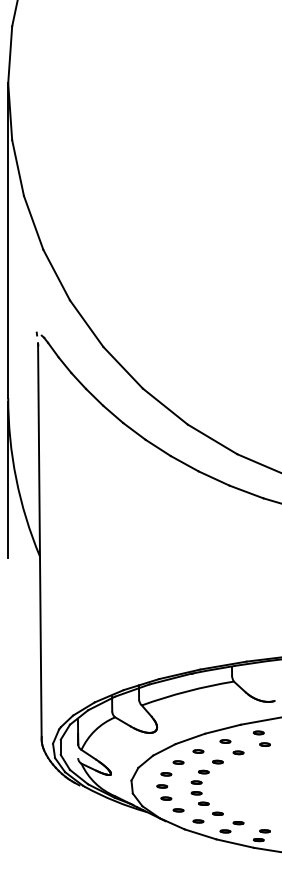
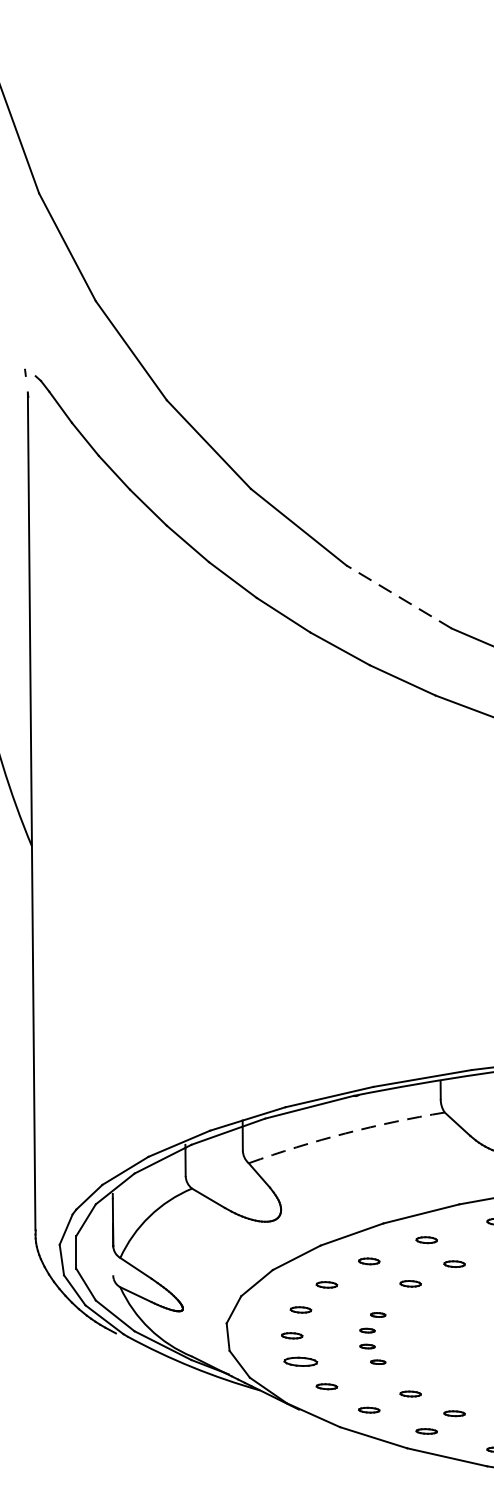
line: (212, 439) -> (399, 597), solid -> dashed
arc: (187, 691) -> (345, 1133), solid -> dashed
part: (199, 787) -> (371, 1337), size x0.7
part: (166, 798) -> (301, 1361), size x1.6

